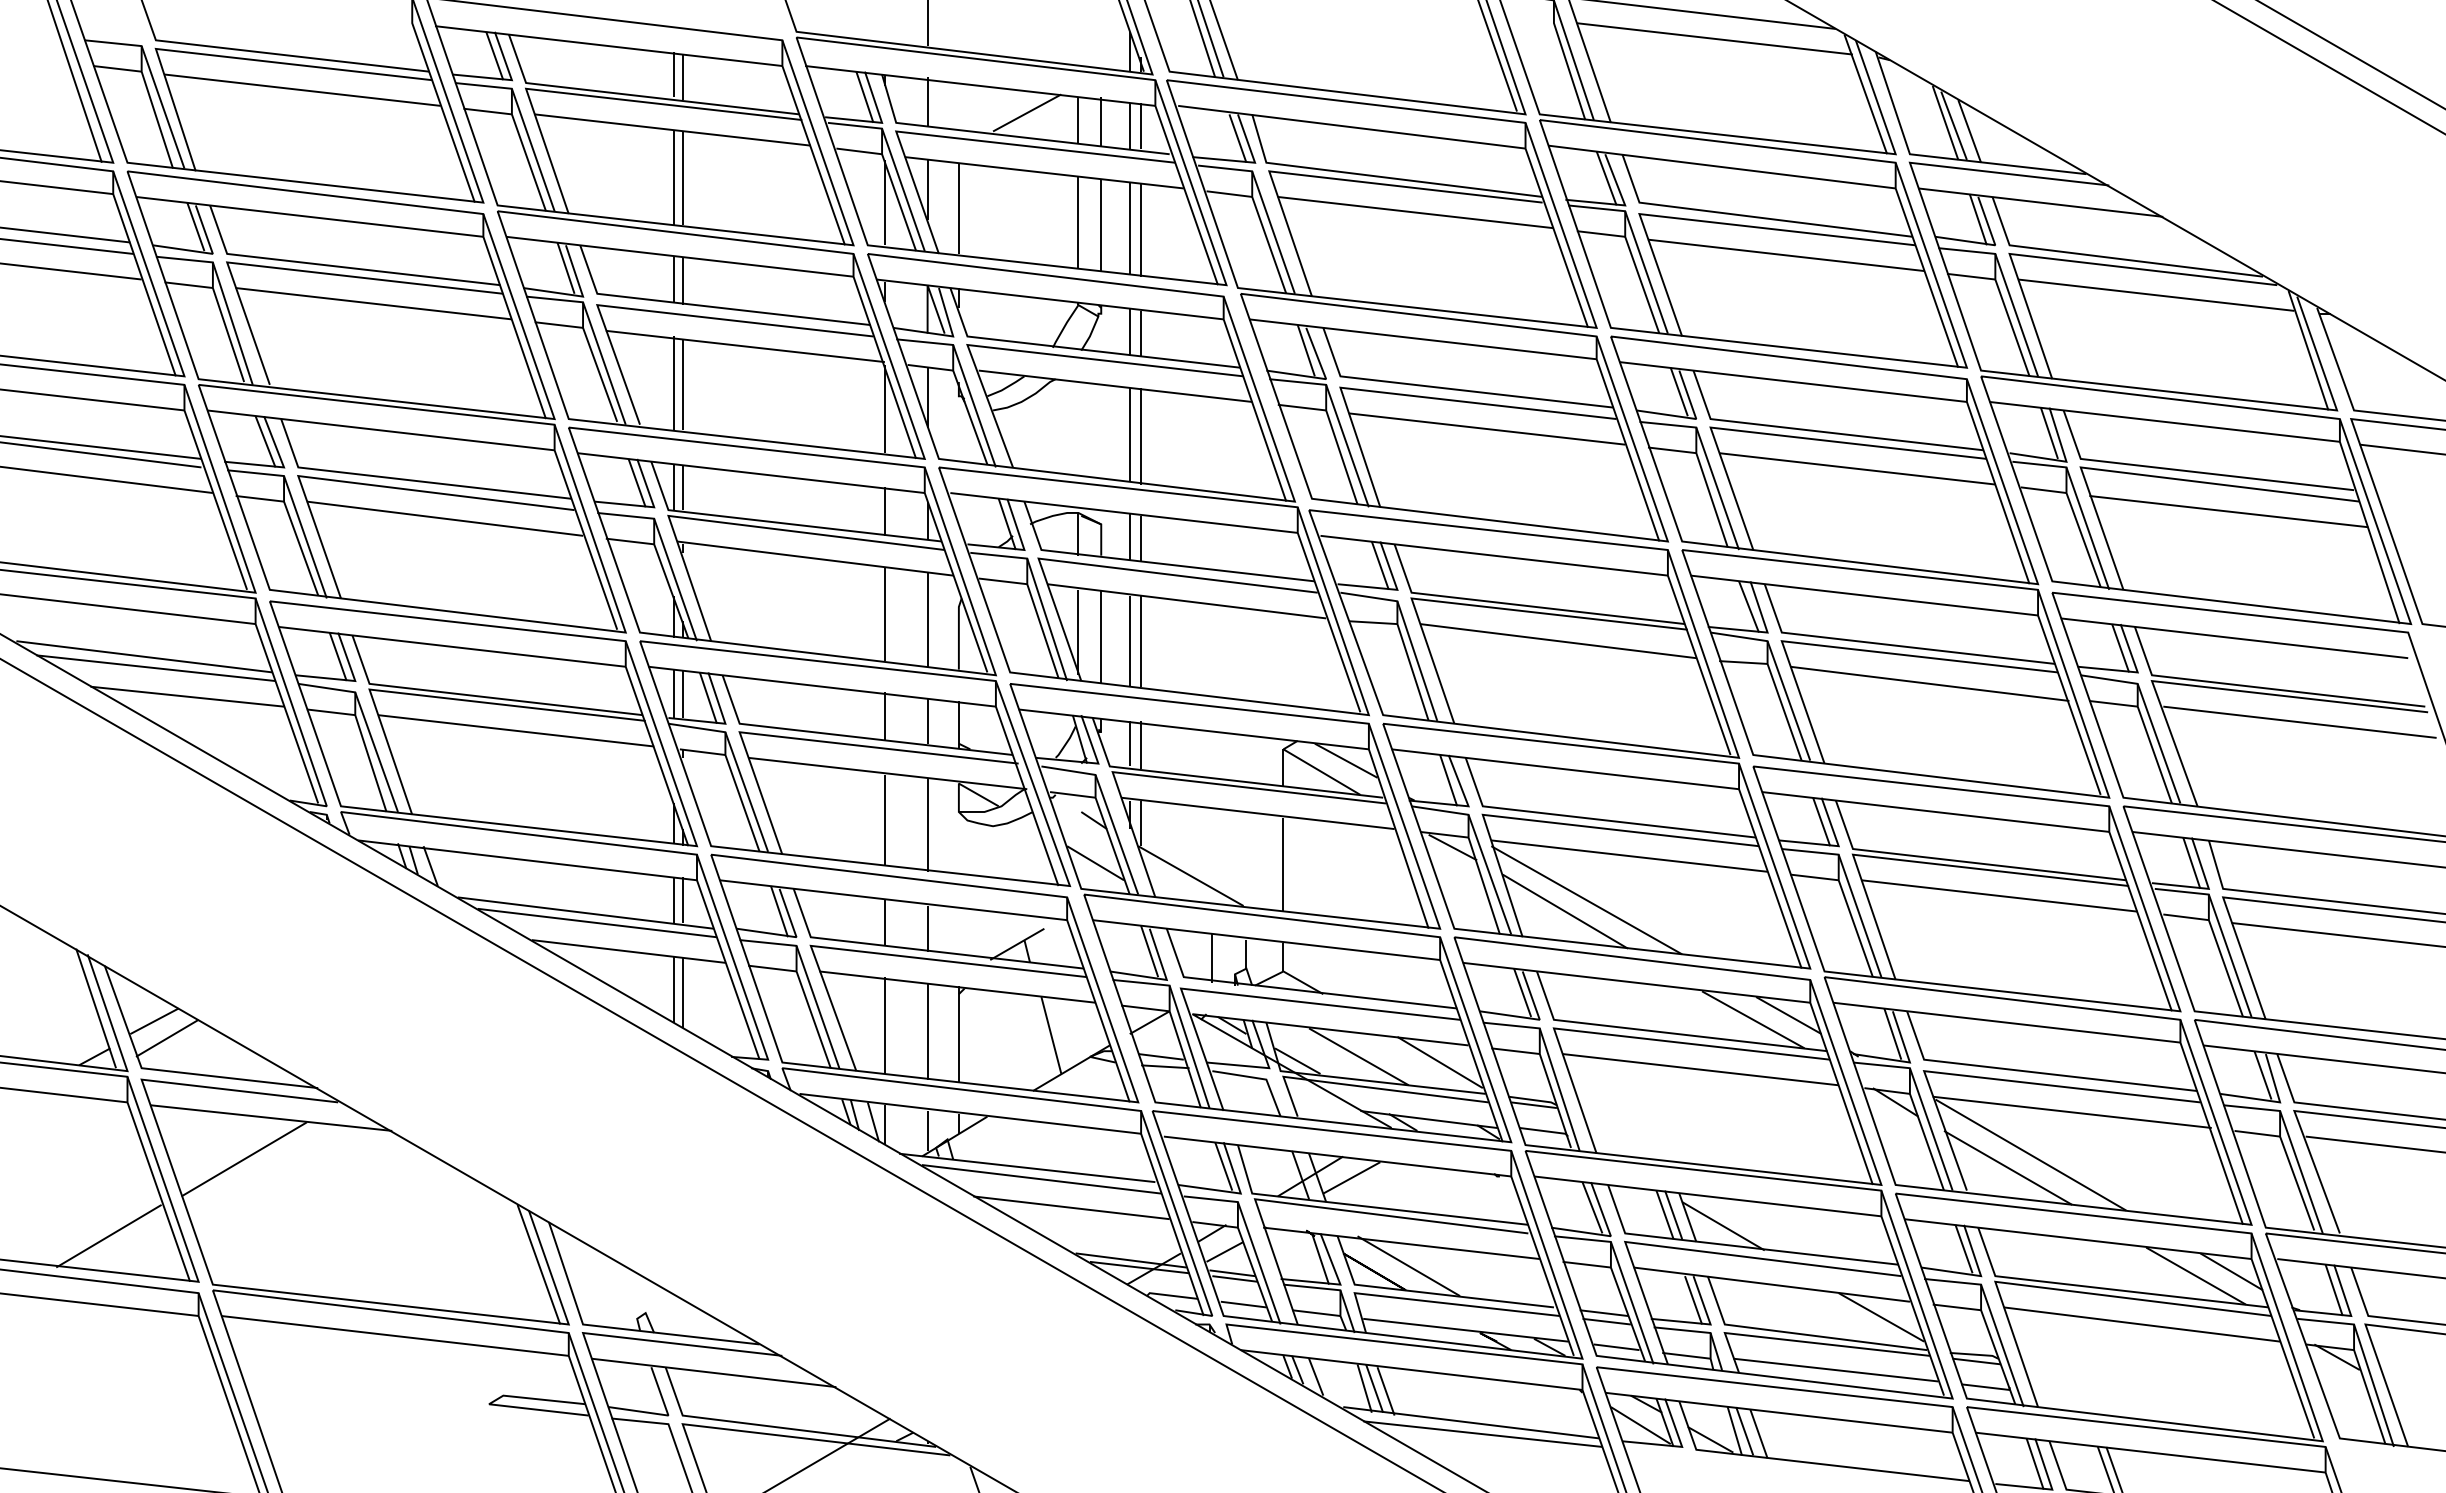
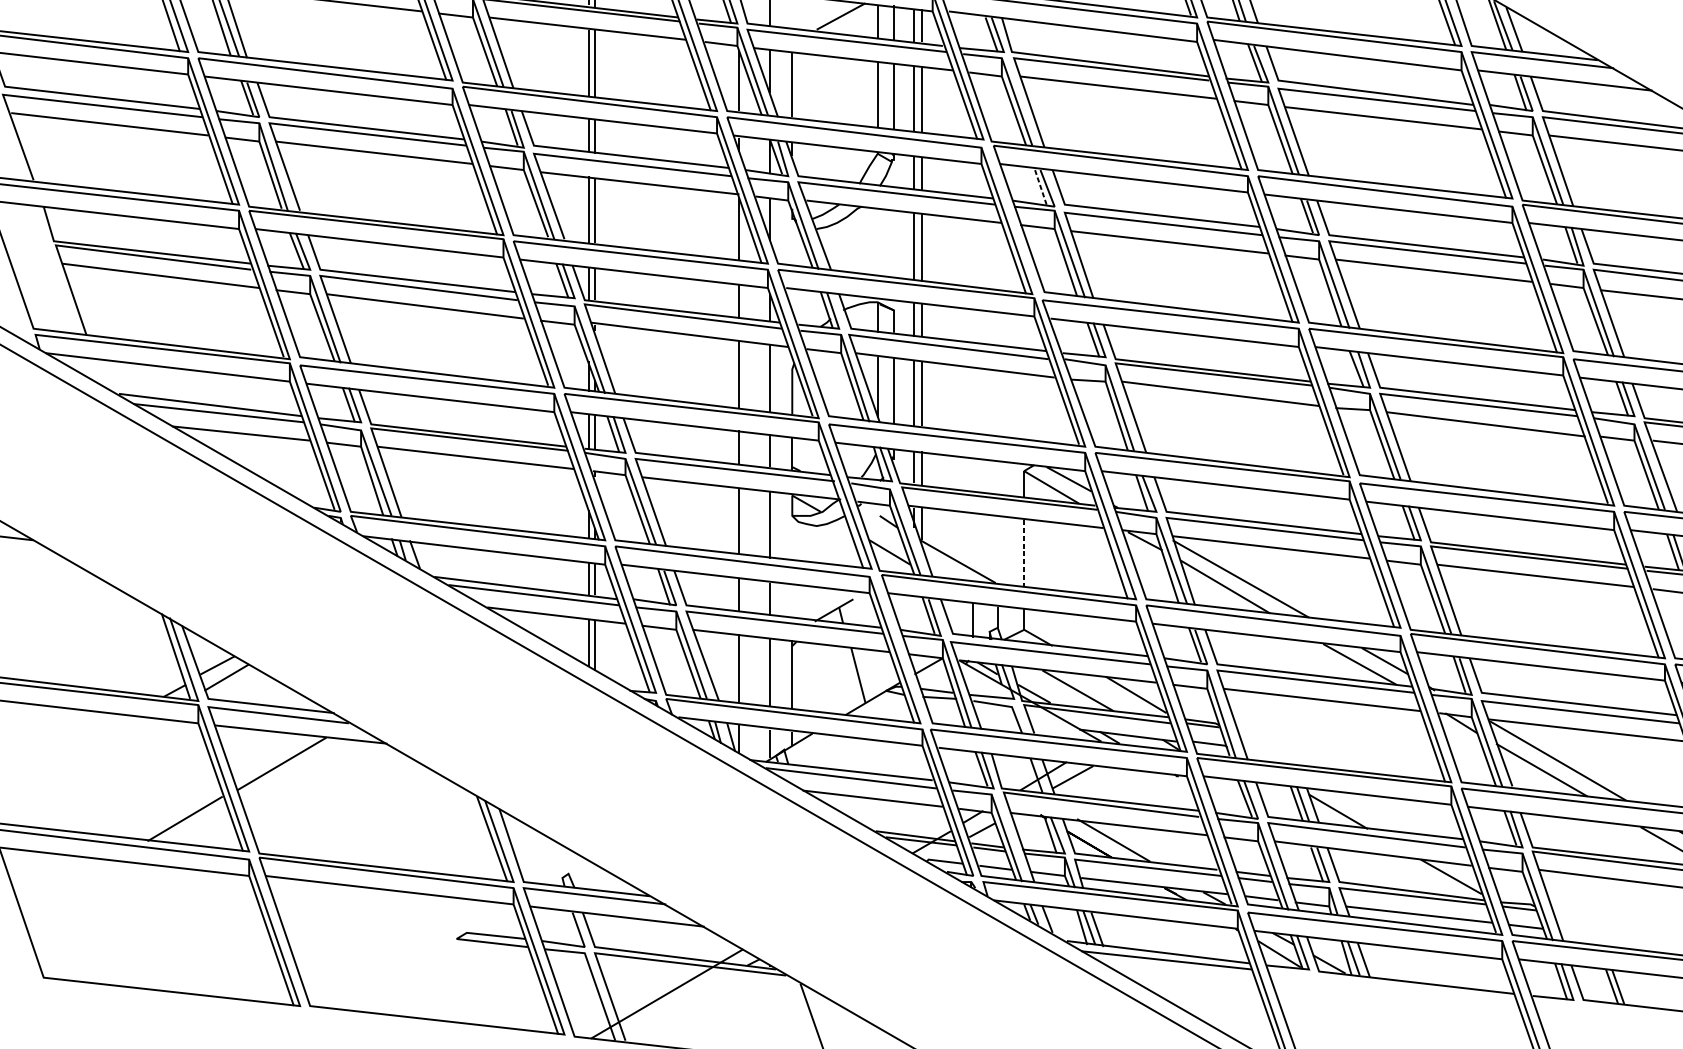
line: (1306, 350) -> (1040, 186), solid -> dashed
line: (1283, 865) -> (1024, 554), solid -> dashed

